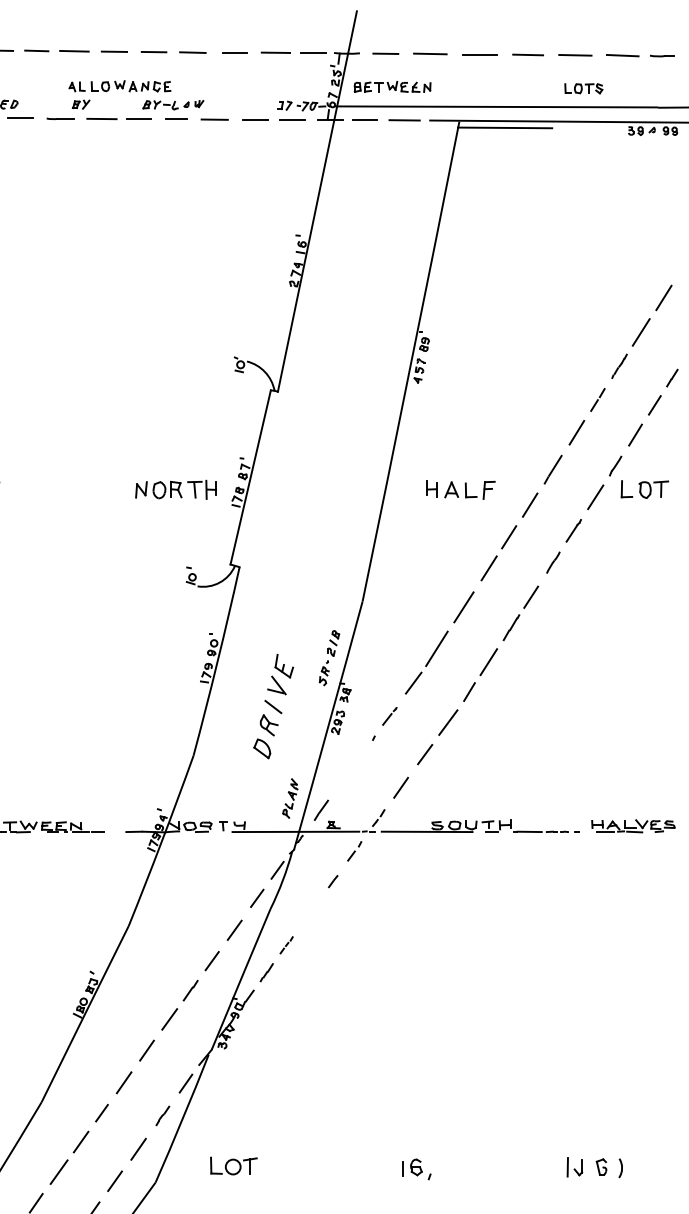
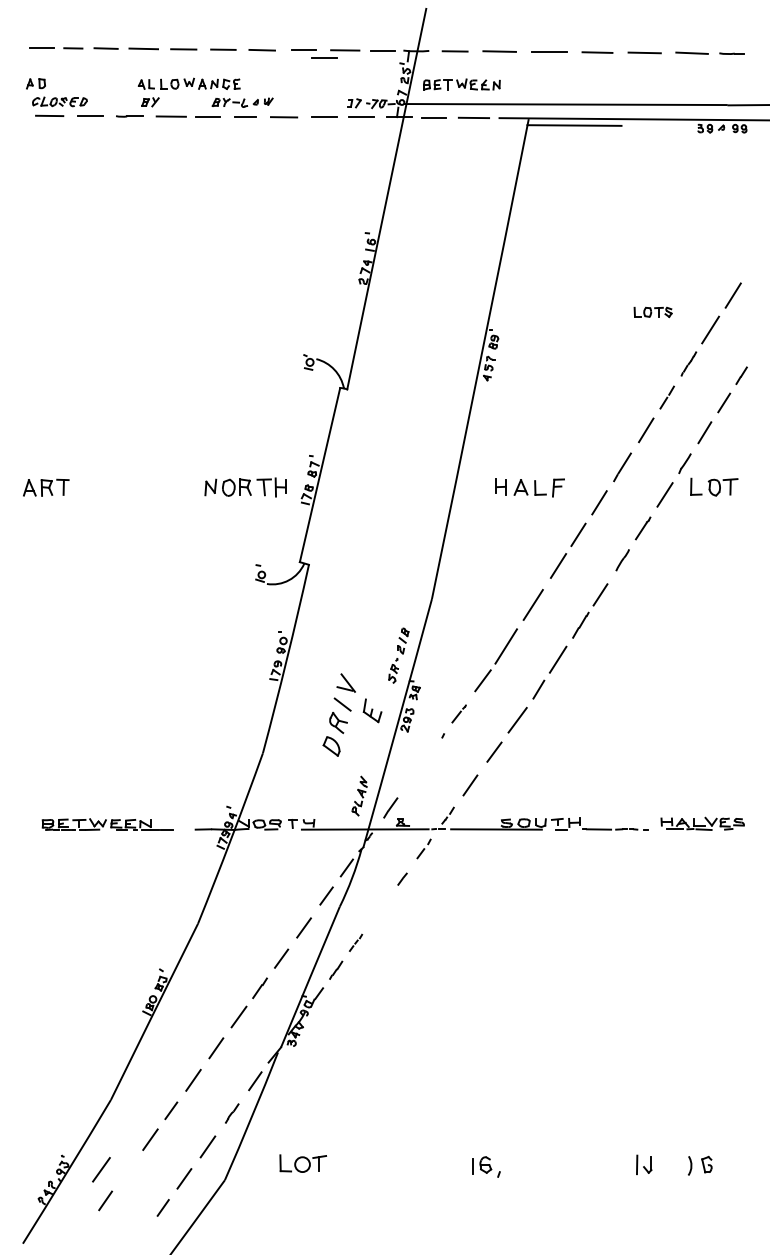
line: (255, 59) -> (324, 57), added
part: (583, 88) -> (652, 312), moved
part: (284, 665) -> (372, 710), moved
part: (601, 1166) -> (706, 1164), moved
line: (59, 1171) -> (101, 1169), moved

